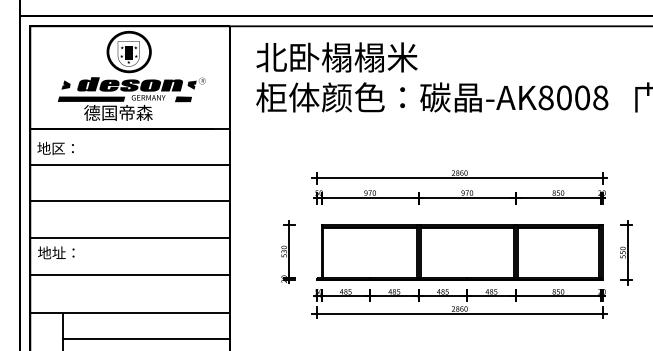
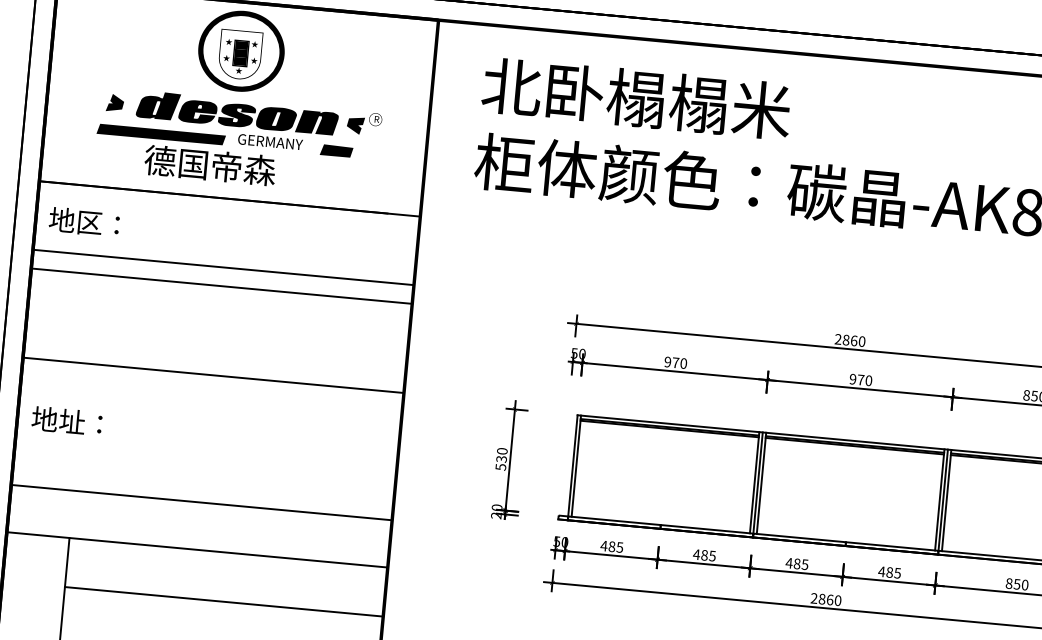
line: (130, 201) -> (222, 286), moved
line: (130, 237) -> (213, 374), moved
line: (130, 274) -> (202, 502), moved

